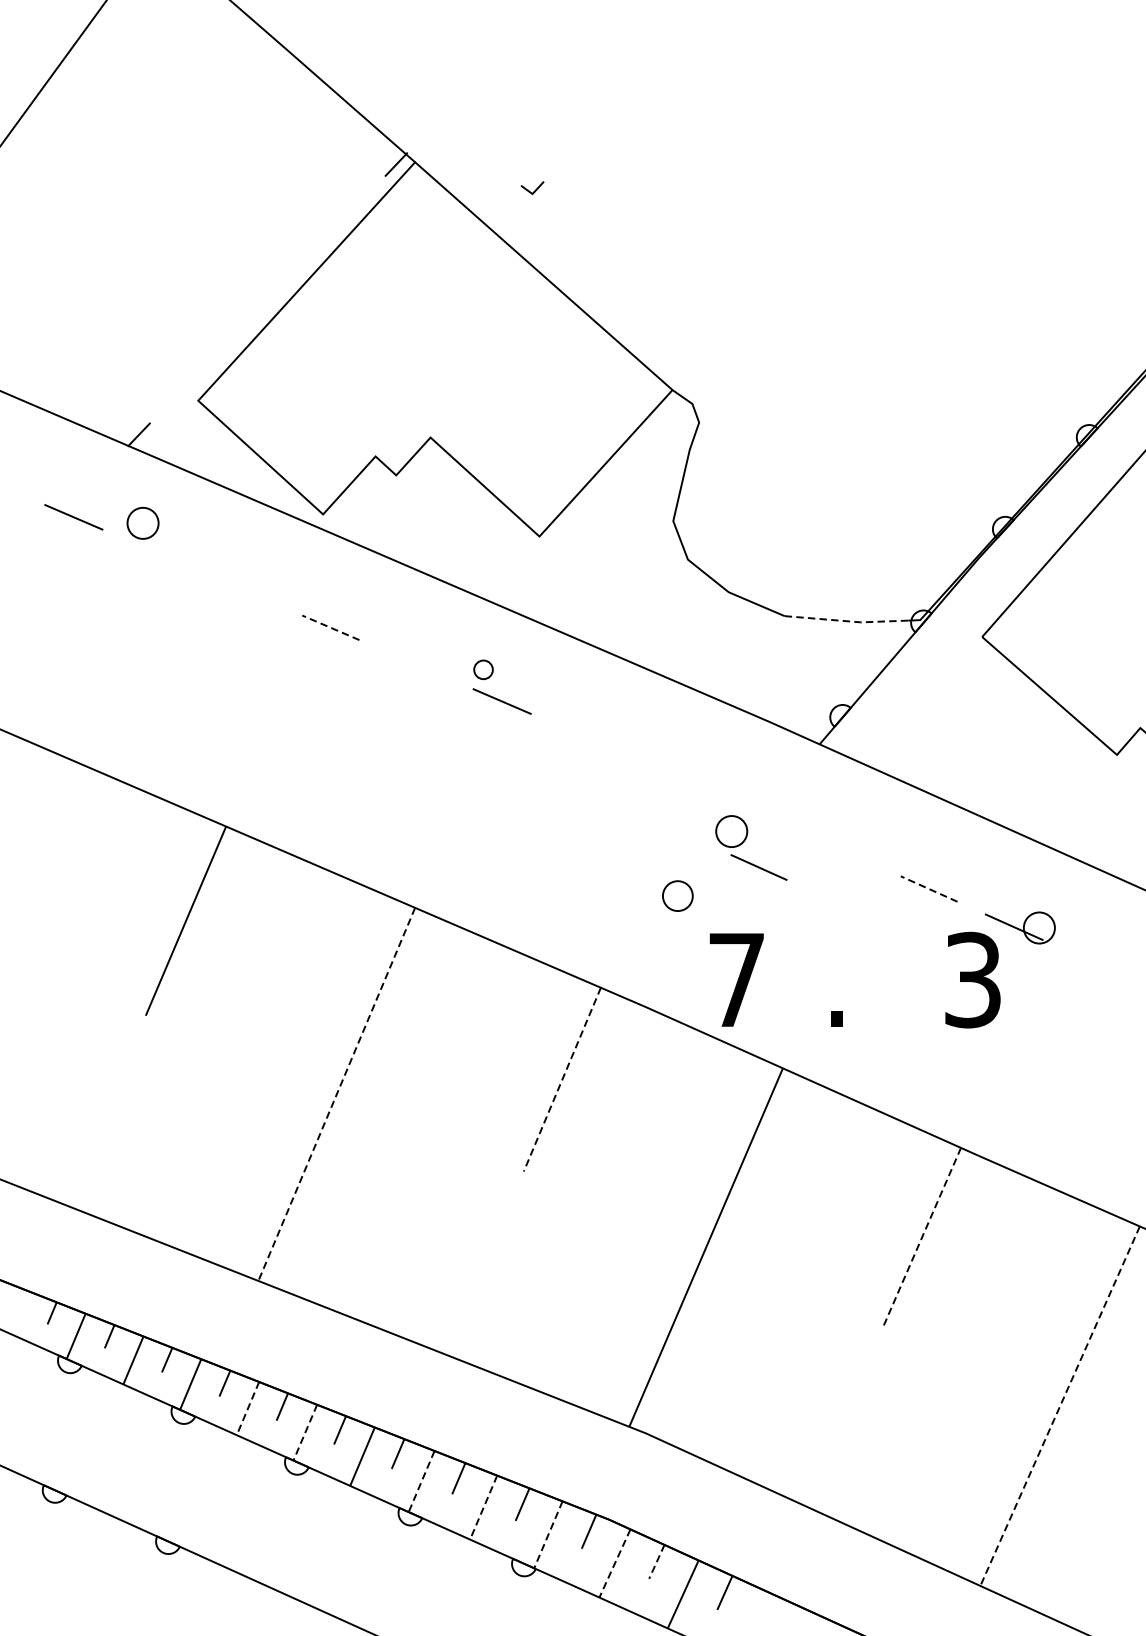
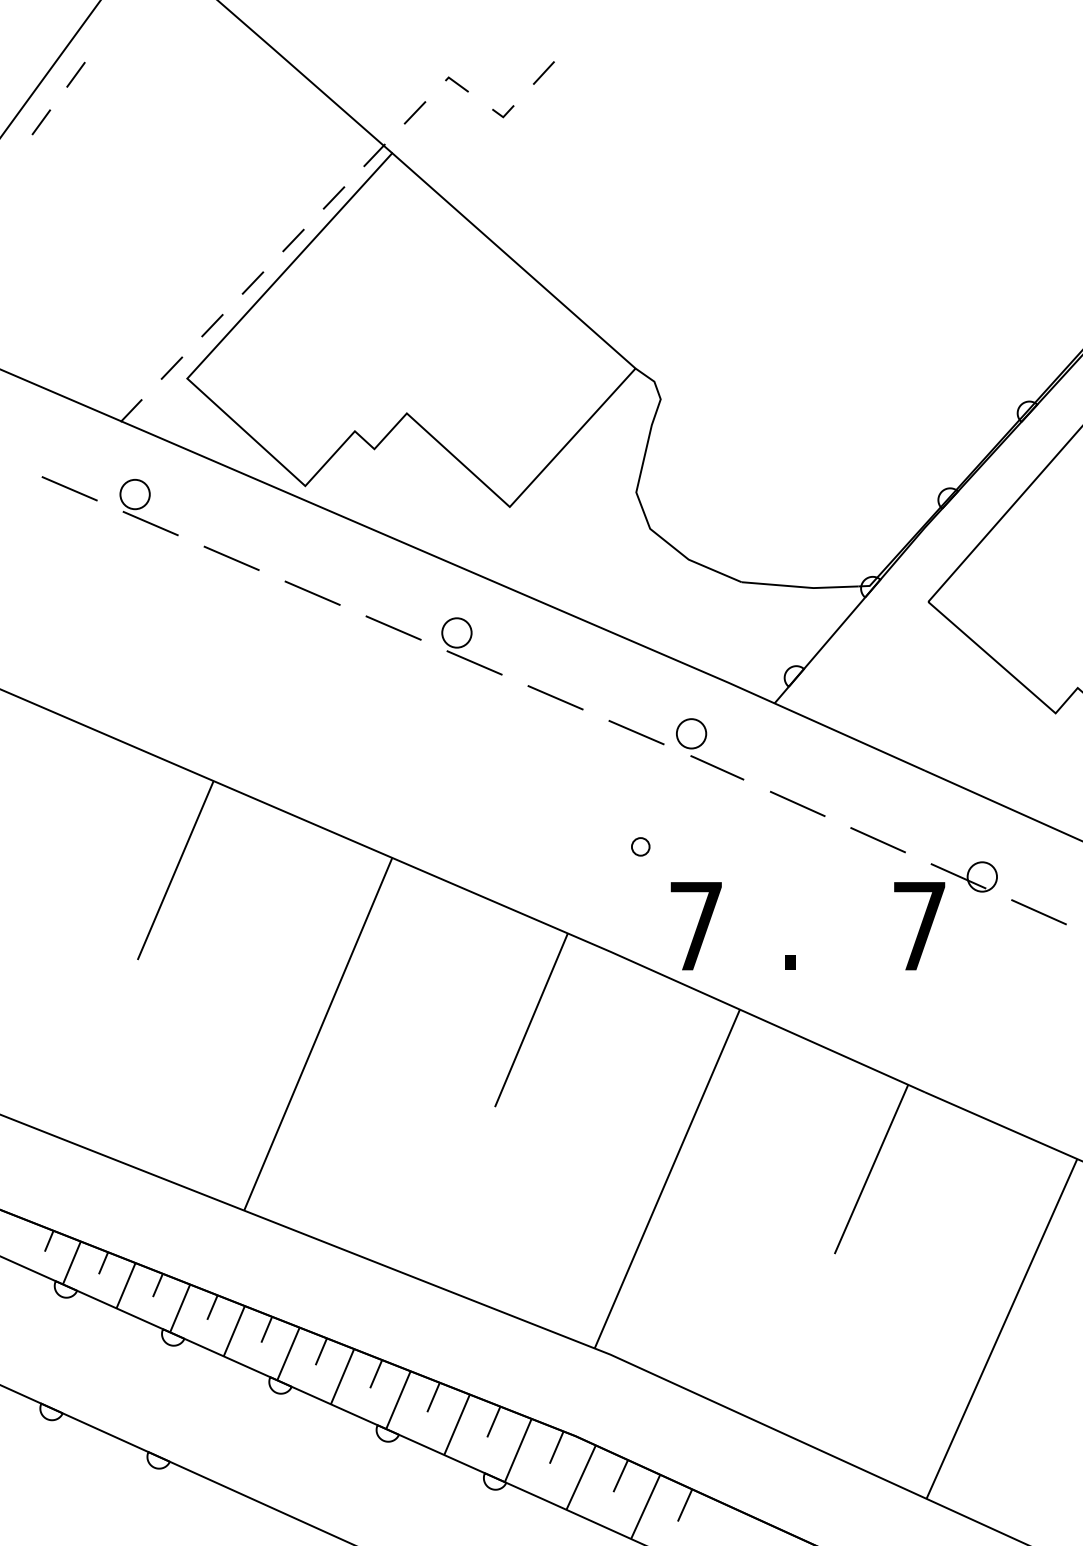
line: (575, 76) -> (543, 72), added
line: (79, 78) -> (75, 74), added
line: (483, 89) -> (456, 84), added
line: (438, 119) -> (414, 112), added
line: (43, 129) -> (41, 122), added
line: (534, 190) -> (505, 113), moved
line: (352, 209) -> (333, 197), added
line: (310, 254) -> (293, 240), added
line: (267, 299) -> (252, 282), added
line: (224, 344) -> (212, 325), added
line: (181, 388) -> (171, 367), added
line: (159, 554) -> (150, 523), added
line: (245, 591) -> (231, 558), added
line: (847, 621) -> (800, 587), dashed -> solid
line: (330, 628) -> (312, 593), dashed -> solid
line: (416, 664) -> (393, 627), added
circle: (483, 669) -> (456, 632), size x1.67
line: (587, 738) -> (555, 697), added
line: (673, 775) -> (636, 732), added
part: (745, 840) -> (704, 742), moved
line: (843, 850) -> (797, 803), added
line: (928, 888) -> (877, 839), dashed -> solid
circle: (677, 895) -> (640, 846), size x0.62
line: (1098, 965) -> (1038, 912), added
text: (972, 979) -> (919, 925), 3 -> 7
line: (562, 1079) -> (531, 1020), dashed -> solid
line: (337, 1094) -> (318, 1034), dashed -> solid
line: (922, 1237) -> (871, 1169), dashed -> solid
line: (1059, 1405) -> (1001, 1328), dashed -> solid
line: (248, 1408) -> (234, 1331), dashed -> solid
line: (305, 1432) -> (288, 1353), dashed -> solid
line: (421, 1481) -> (398, 1400), dashed -> solid
line: (484, 1507) -> (457, 1424), dashed -> solid
line: (548, 1534) -> (518, 1450), dashed -> solid
line: (656, 1562) -> (620, 1476), dashed -> solid
line: (614, 1564) -> (580, 1478), dashed -> solid

